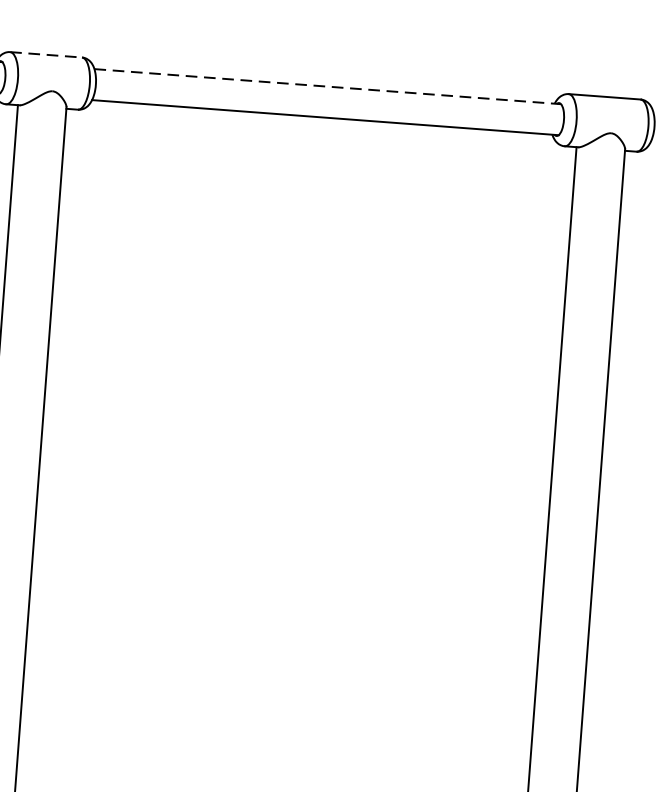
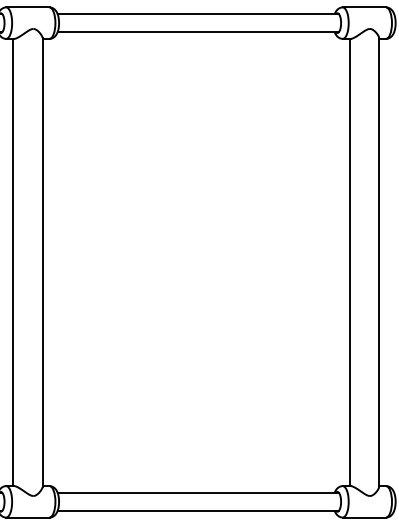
line: (45, 54) -> (27, 7), dashed -> solid
line: (328, 86) -> (198, 13), dashed -> solid

